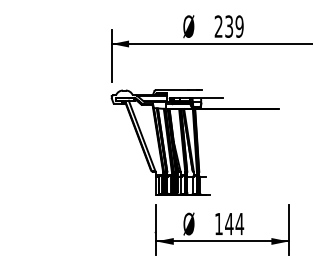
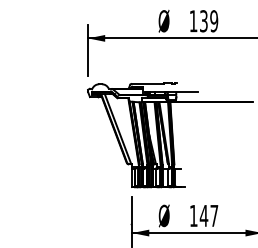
text: (218, 26) -> (193, 21), 239 -> 139
text: (239, 223) -> (214, 215), 144 -> 147

